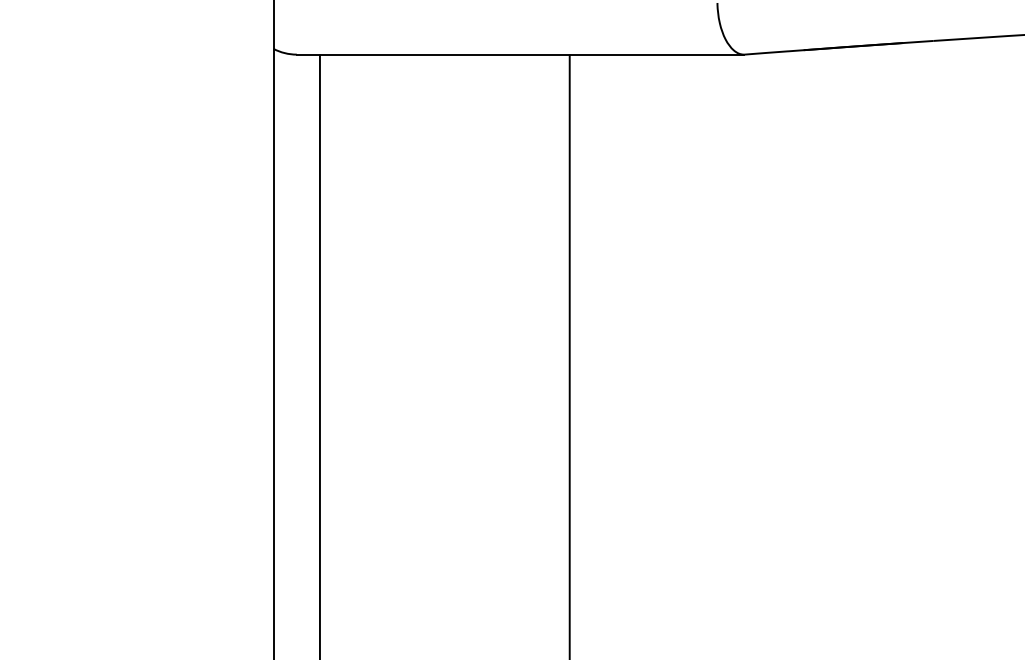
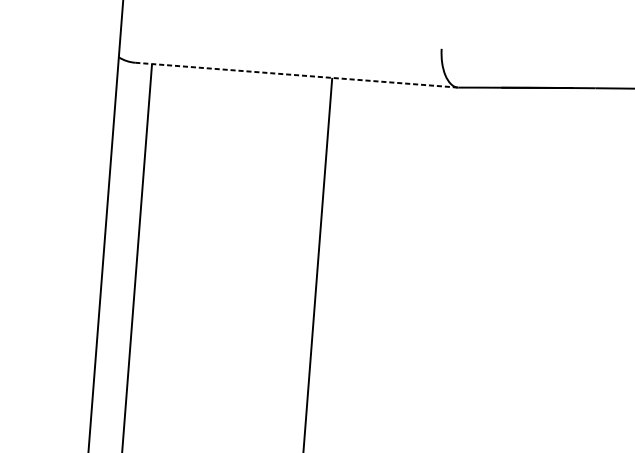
line: (520, 54) -> (296, 75), solid -> dashed

